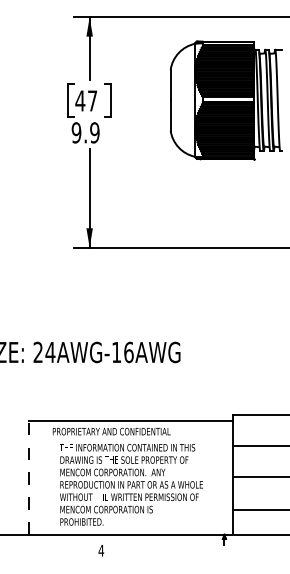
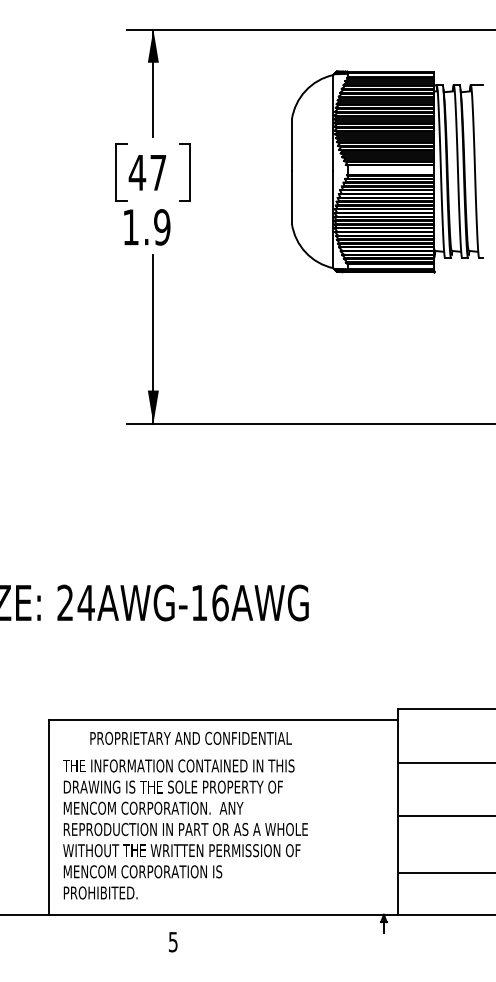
text: (76, 132) -> (130, 226), 9.9 -> 1.9
line: (28, 477) -> (48, 816), dashed -> solid
text: (131, 484) -> (185, 828), moved
text: (101, 550) -> (173, 941), 4 -> 5

